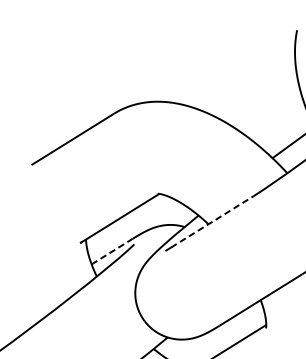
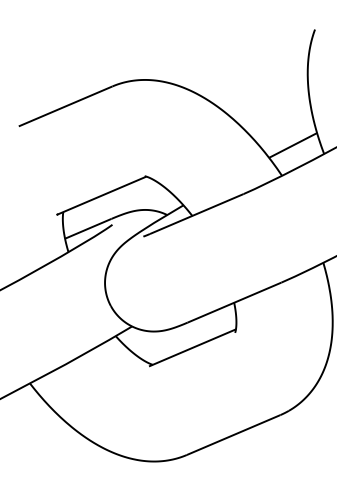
line: (212, 222) -> (196, 214), dashed -> solid
line: (112, 251) -> (88, 228), dashed -> solid

